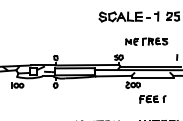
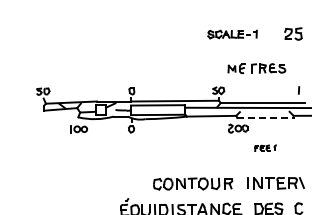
part: (128, 16) -> (232, 34), size x0.6
line: (153, 77) -> (266, 118), solid -> dashed
part: (152, 98) -> (265, 147), size x0.6

